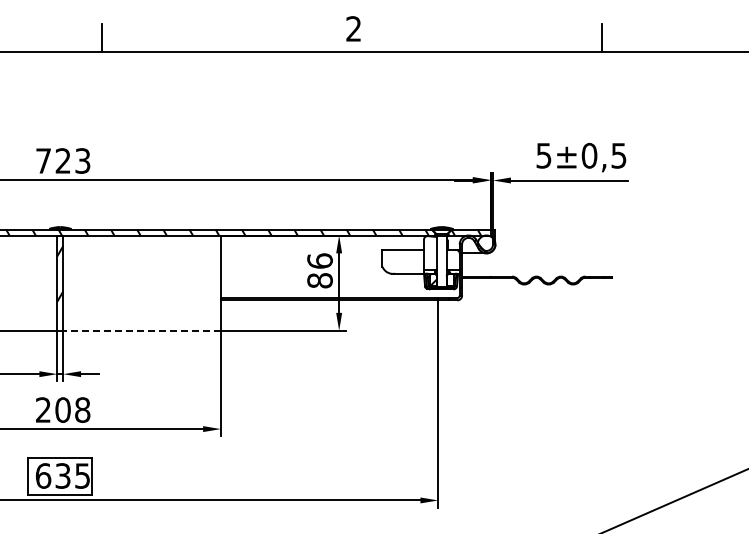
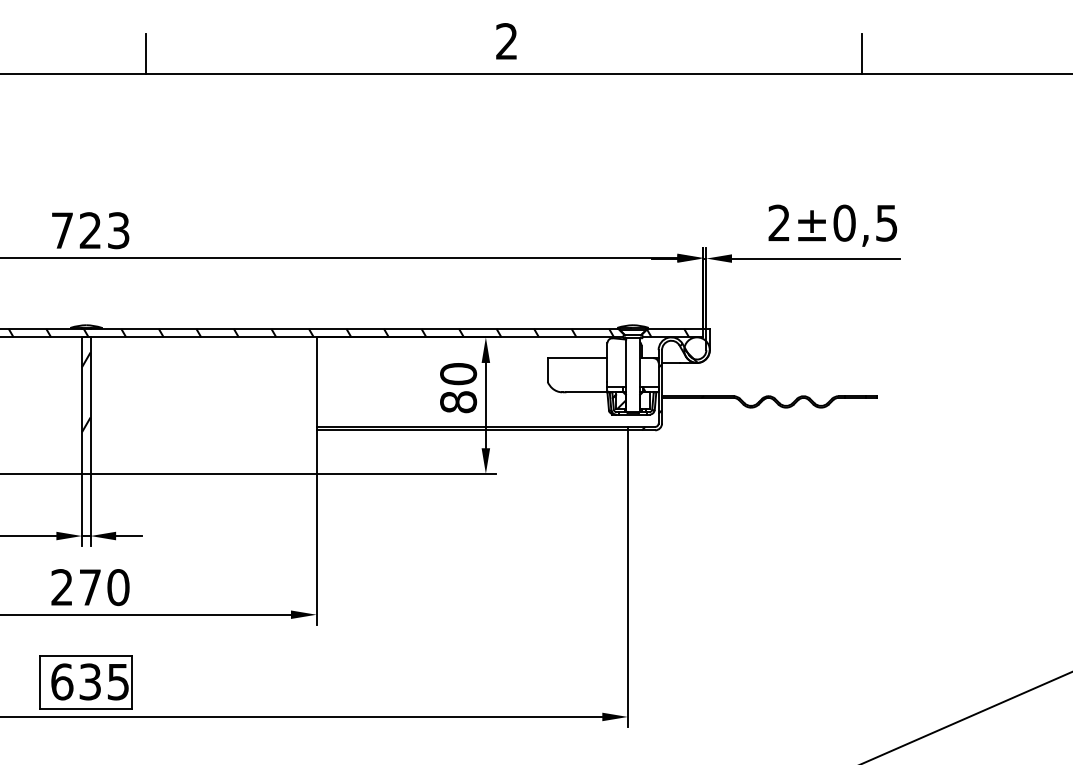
text: (543, 155) -> (778, 222), 5 -> 2
text: (319, 260) -> (457, 373), 86 -> 80
line: (142, 330) -> (204, 473), dashed -> solid
text: (72, 409) -> (103, 586), 208 -> 270

